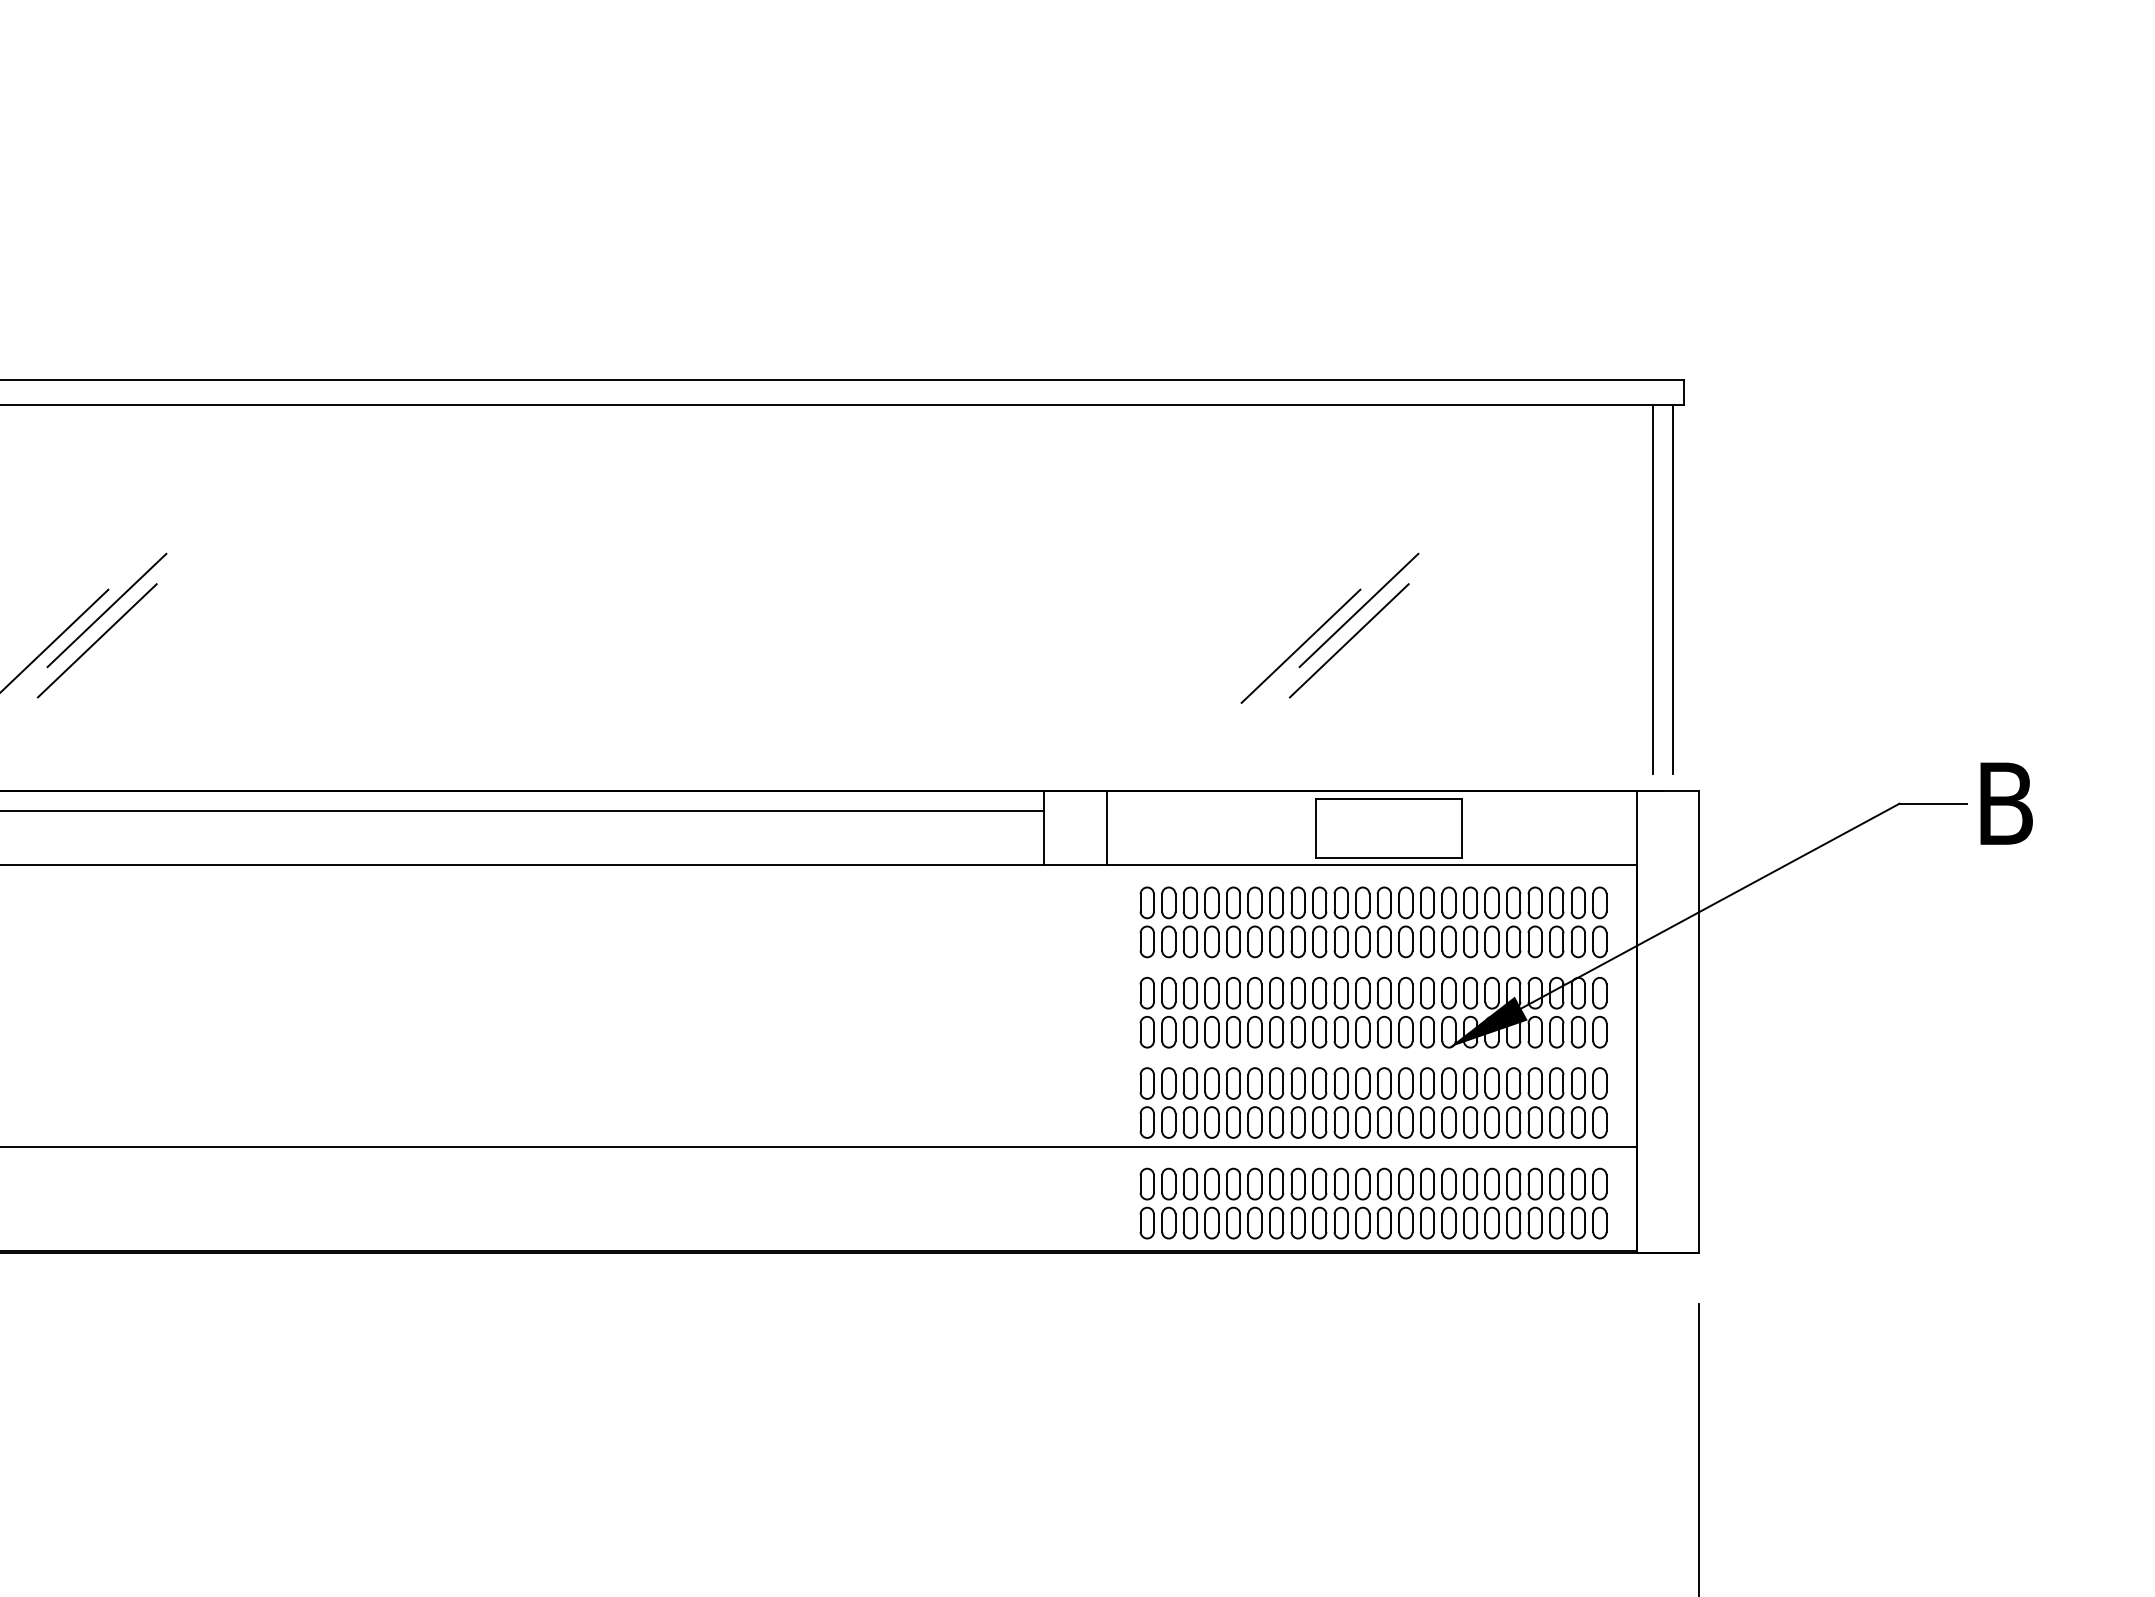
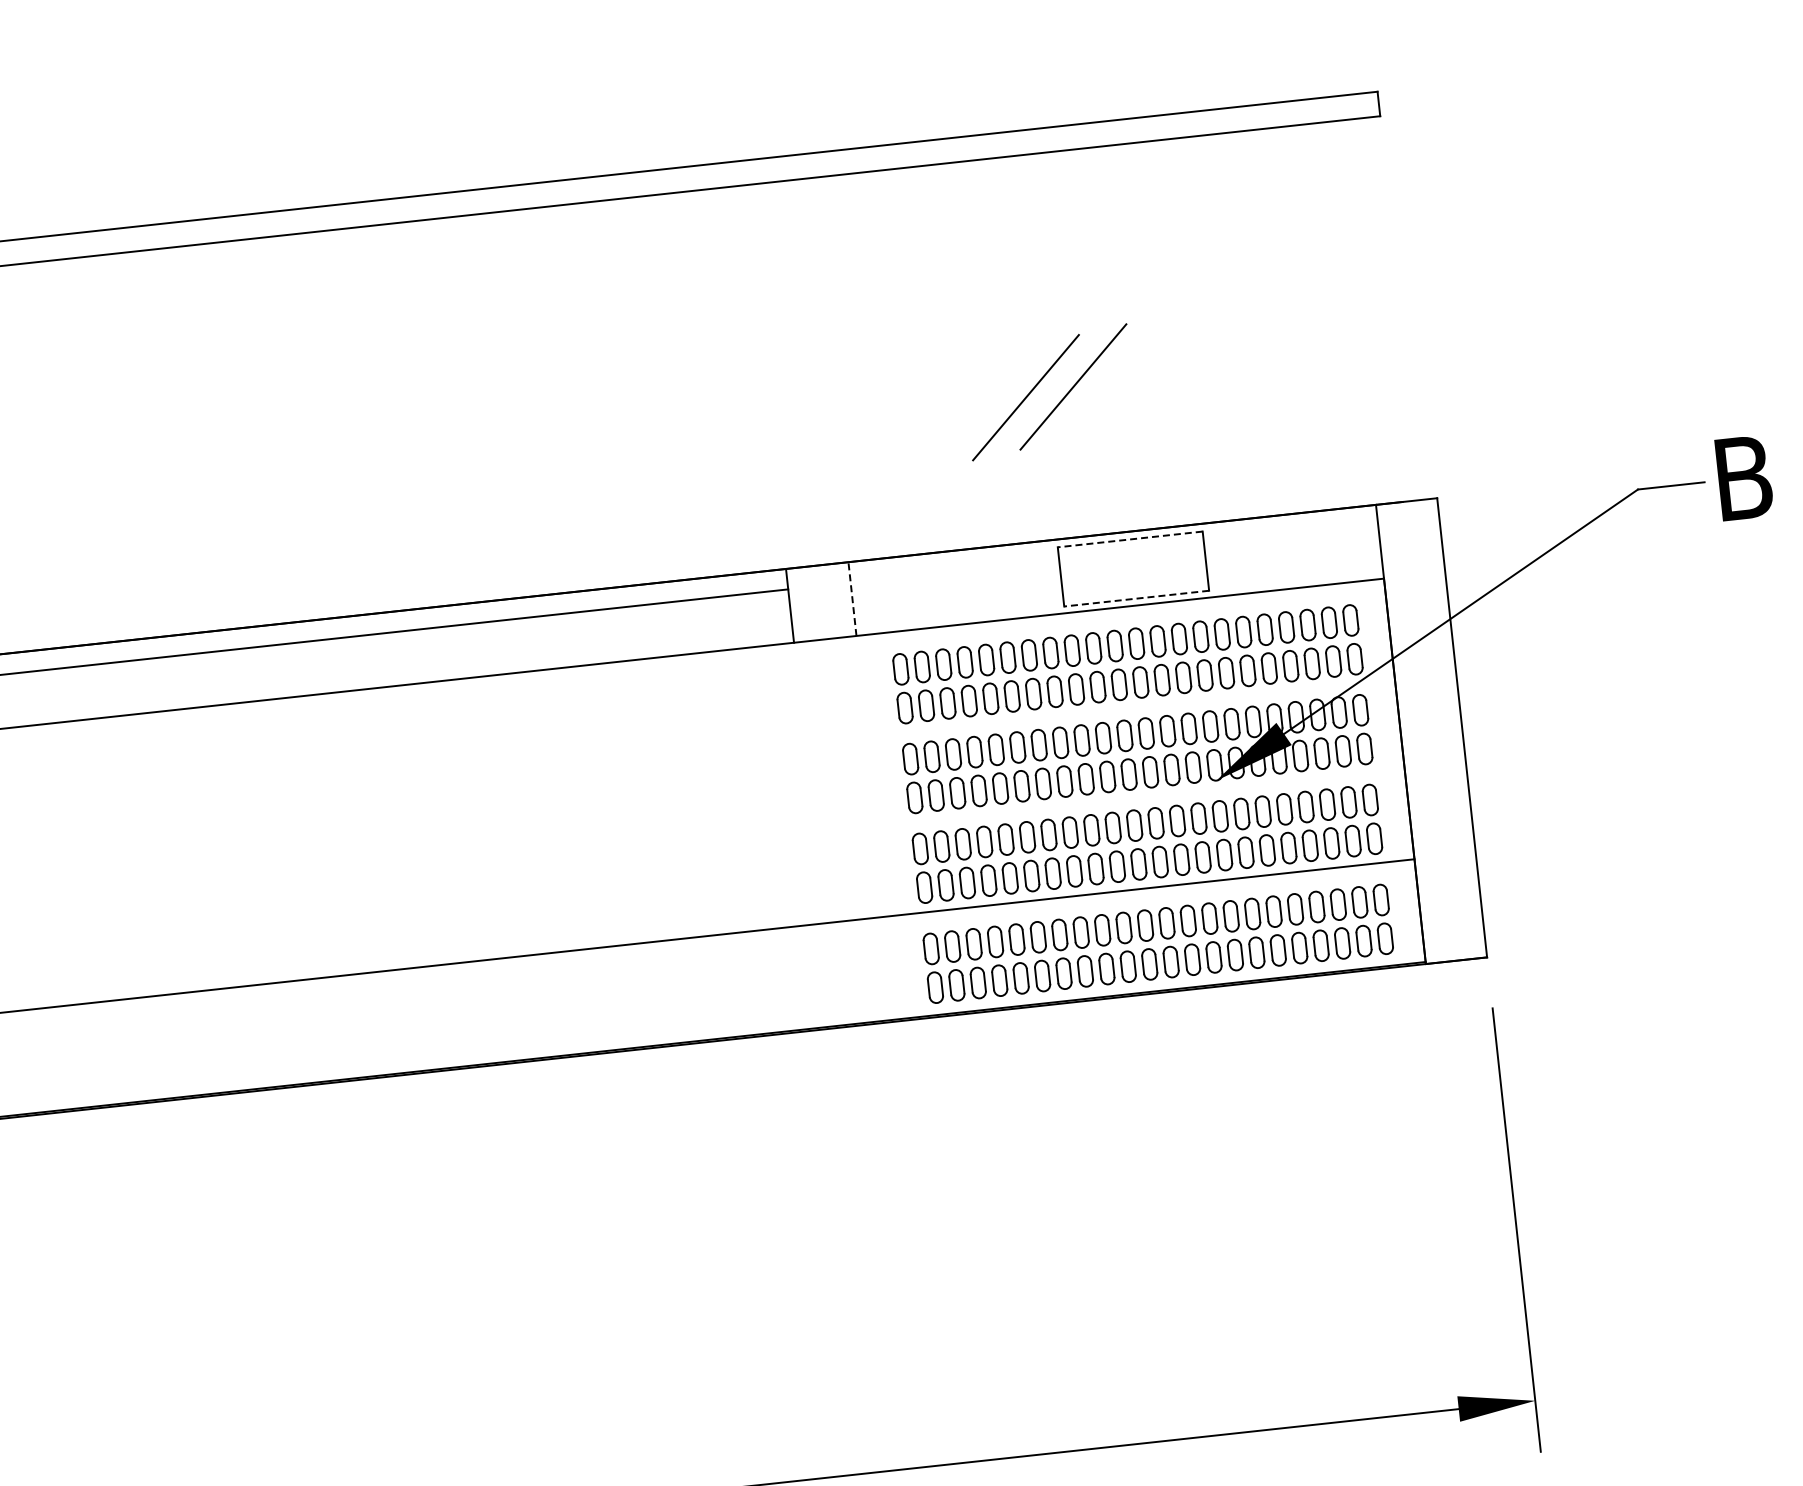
line: (1652, 589) -> (1369, 303), removed
line: (1673, 589) -> (1390, 300), removed
line: (1358, 610) -> (1079, 355), removed
line: (1389, 798) -> (1130, 539), solid -> dashed
line: (1106, 827) -> (852, 598), solid -> dashed
line: (1389, 858) -> (1136, 599), solid -> dashed

